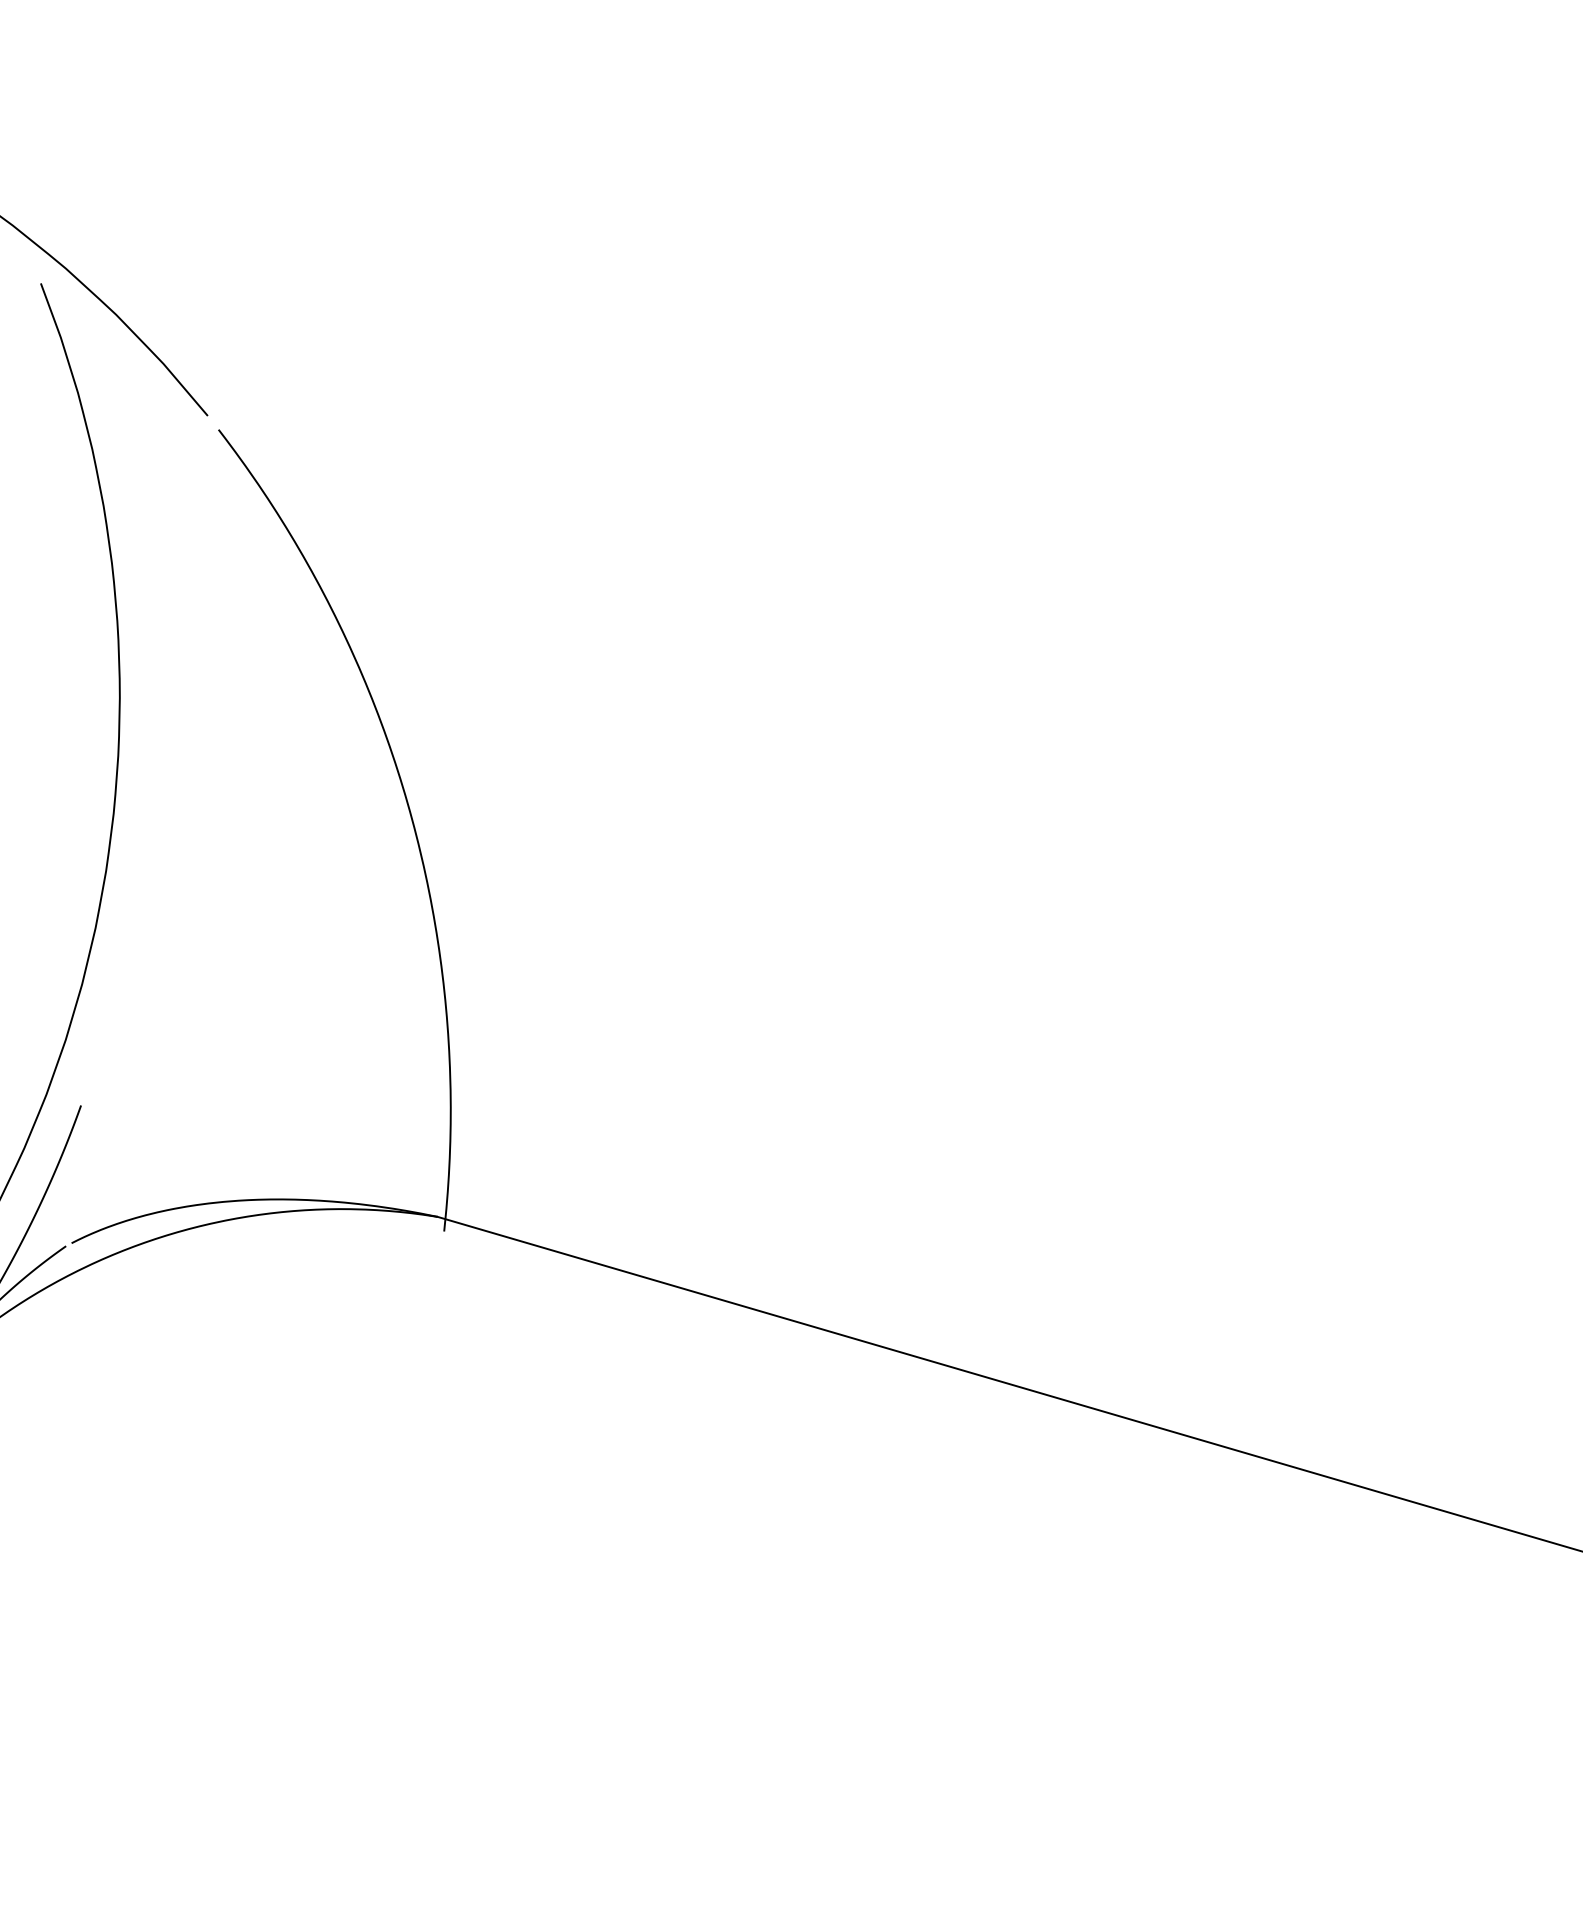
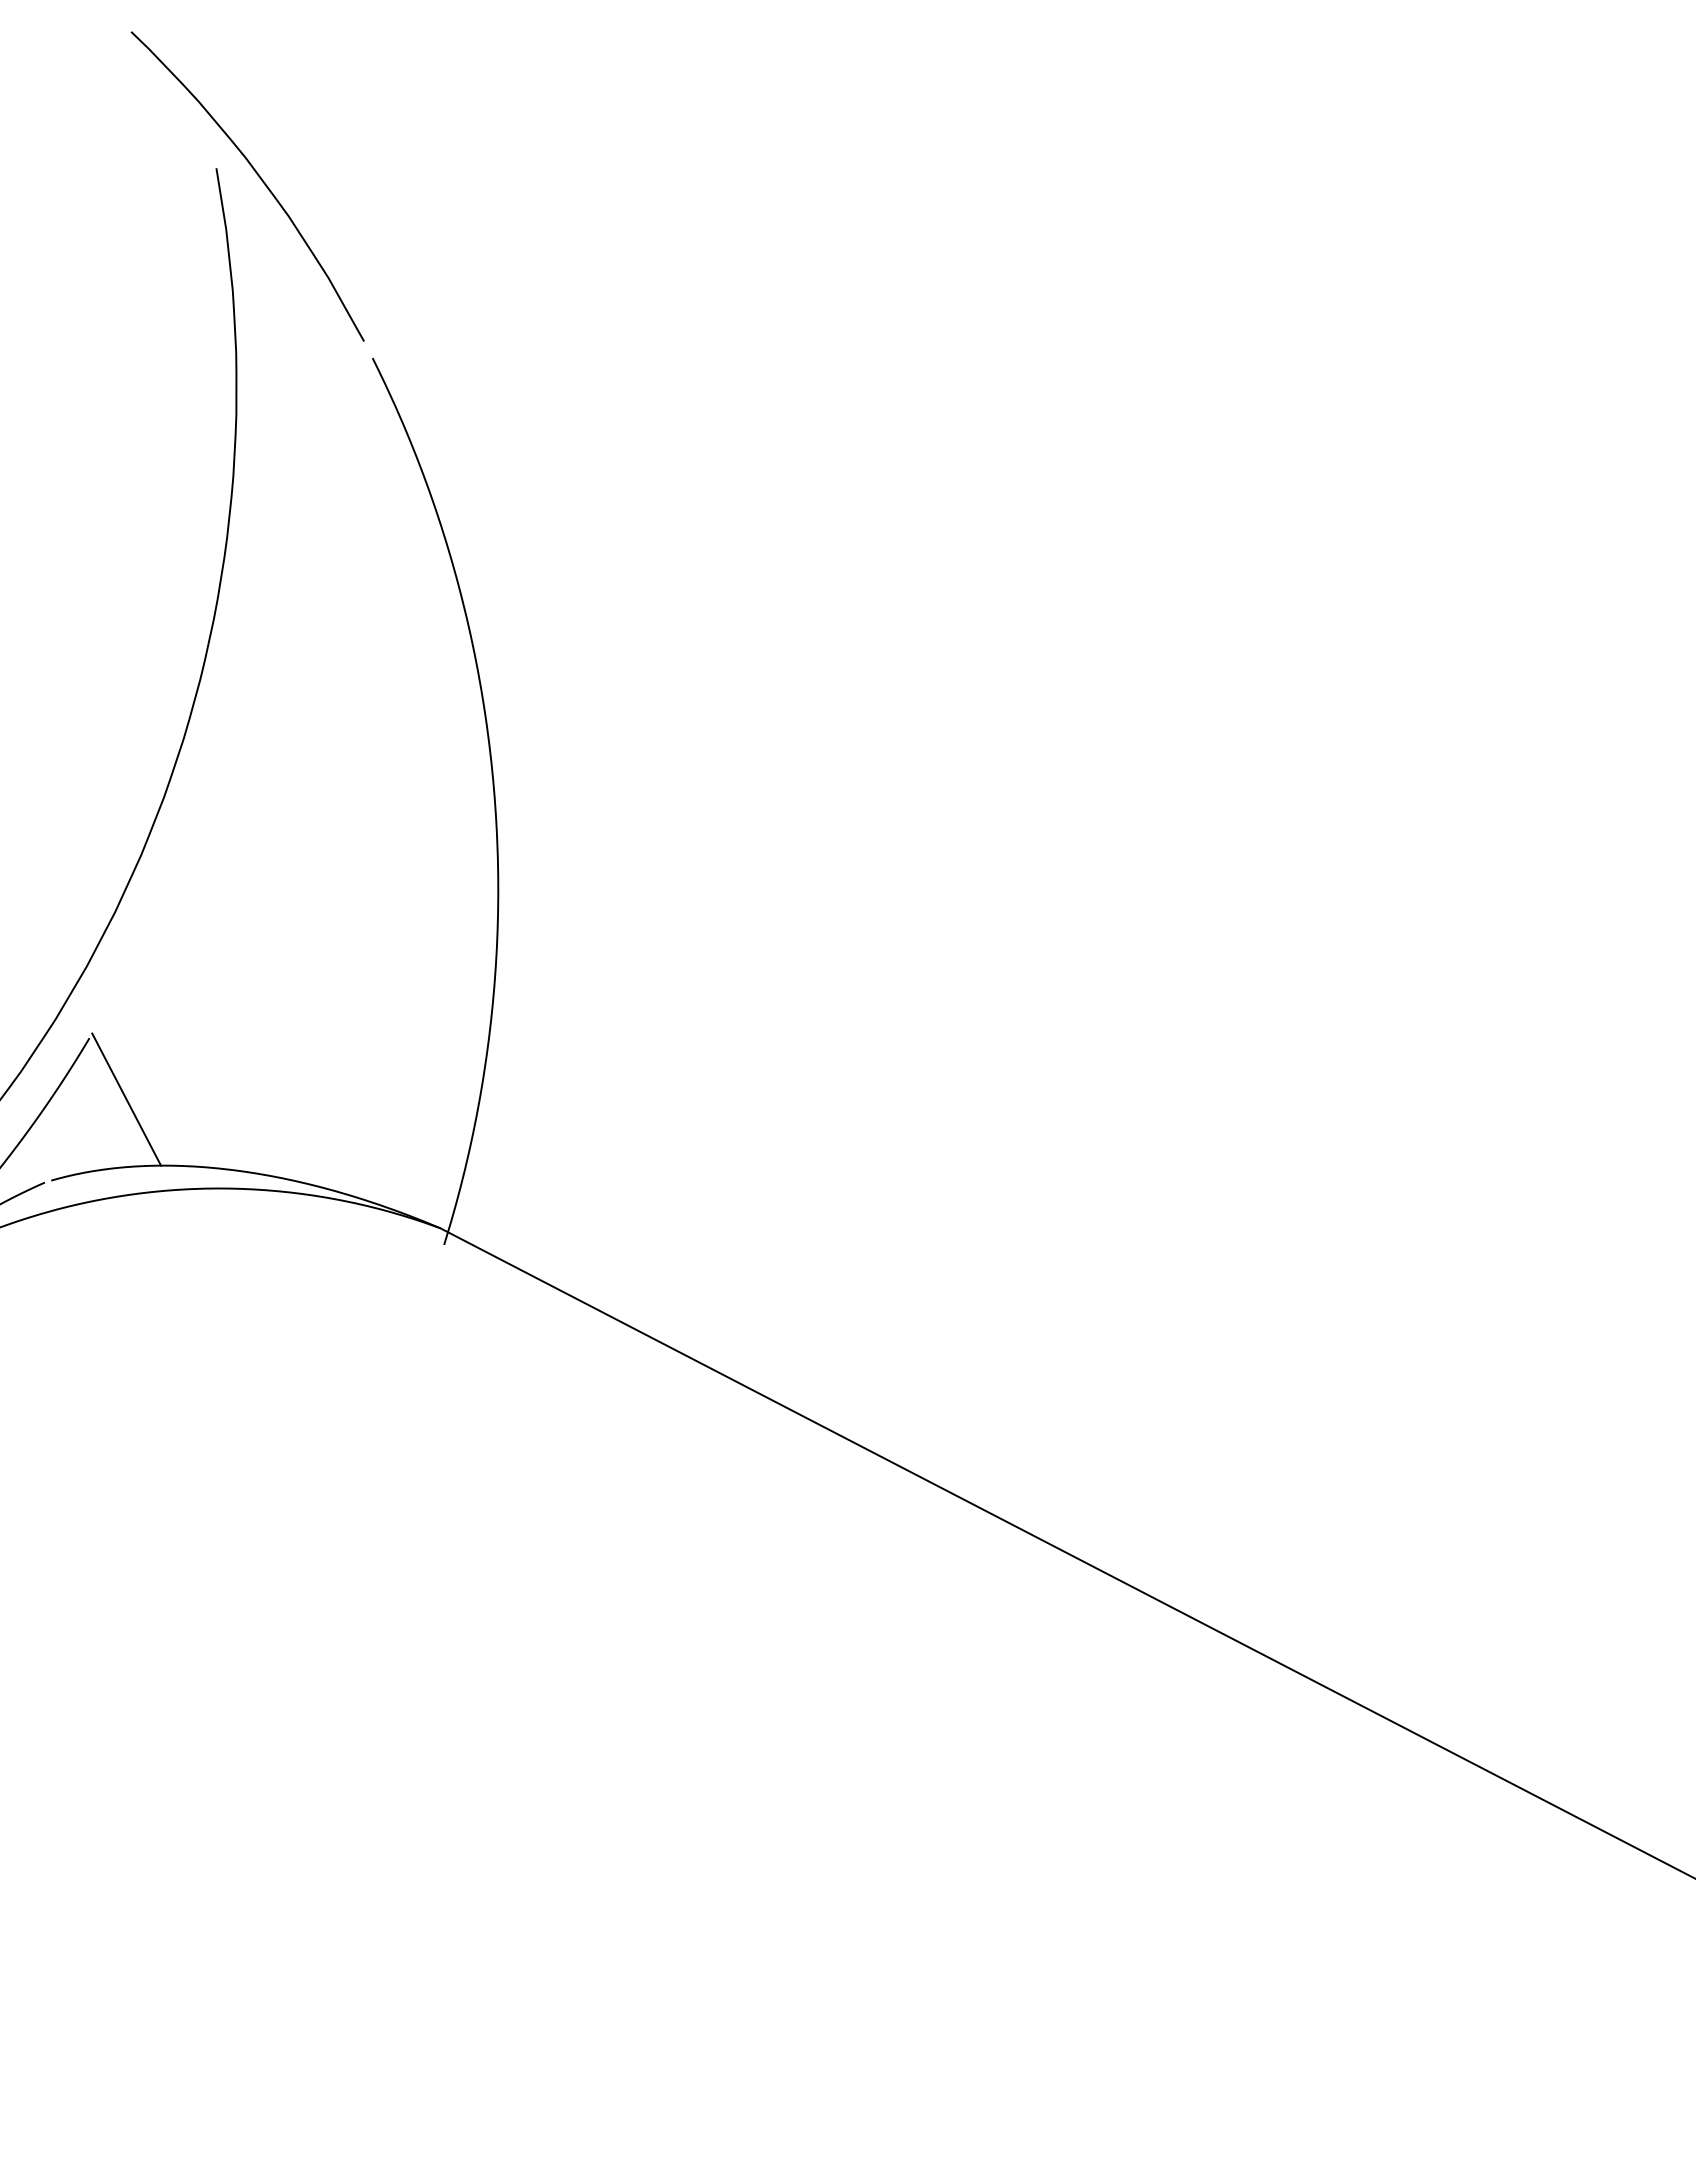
line: (126, 1155) -> (126, 1099), added

